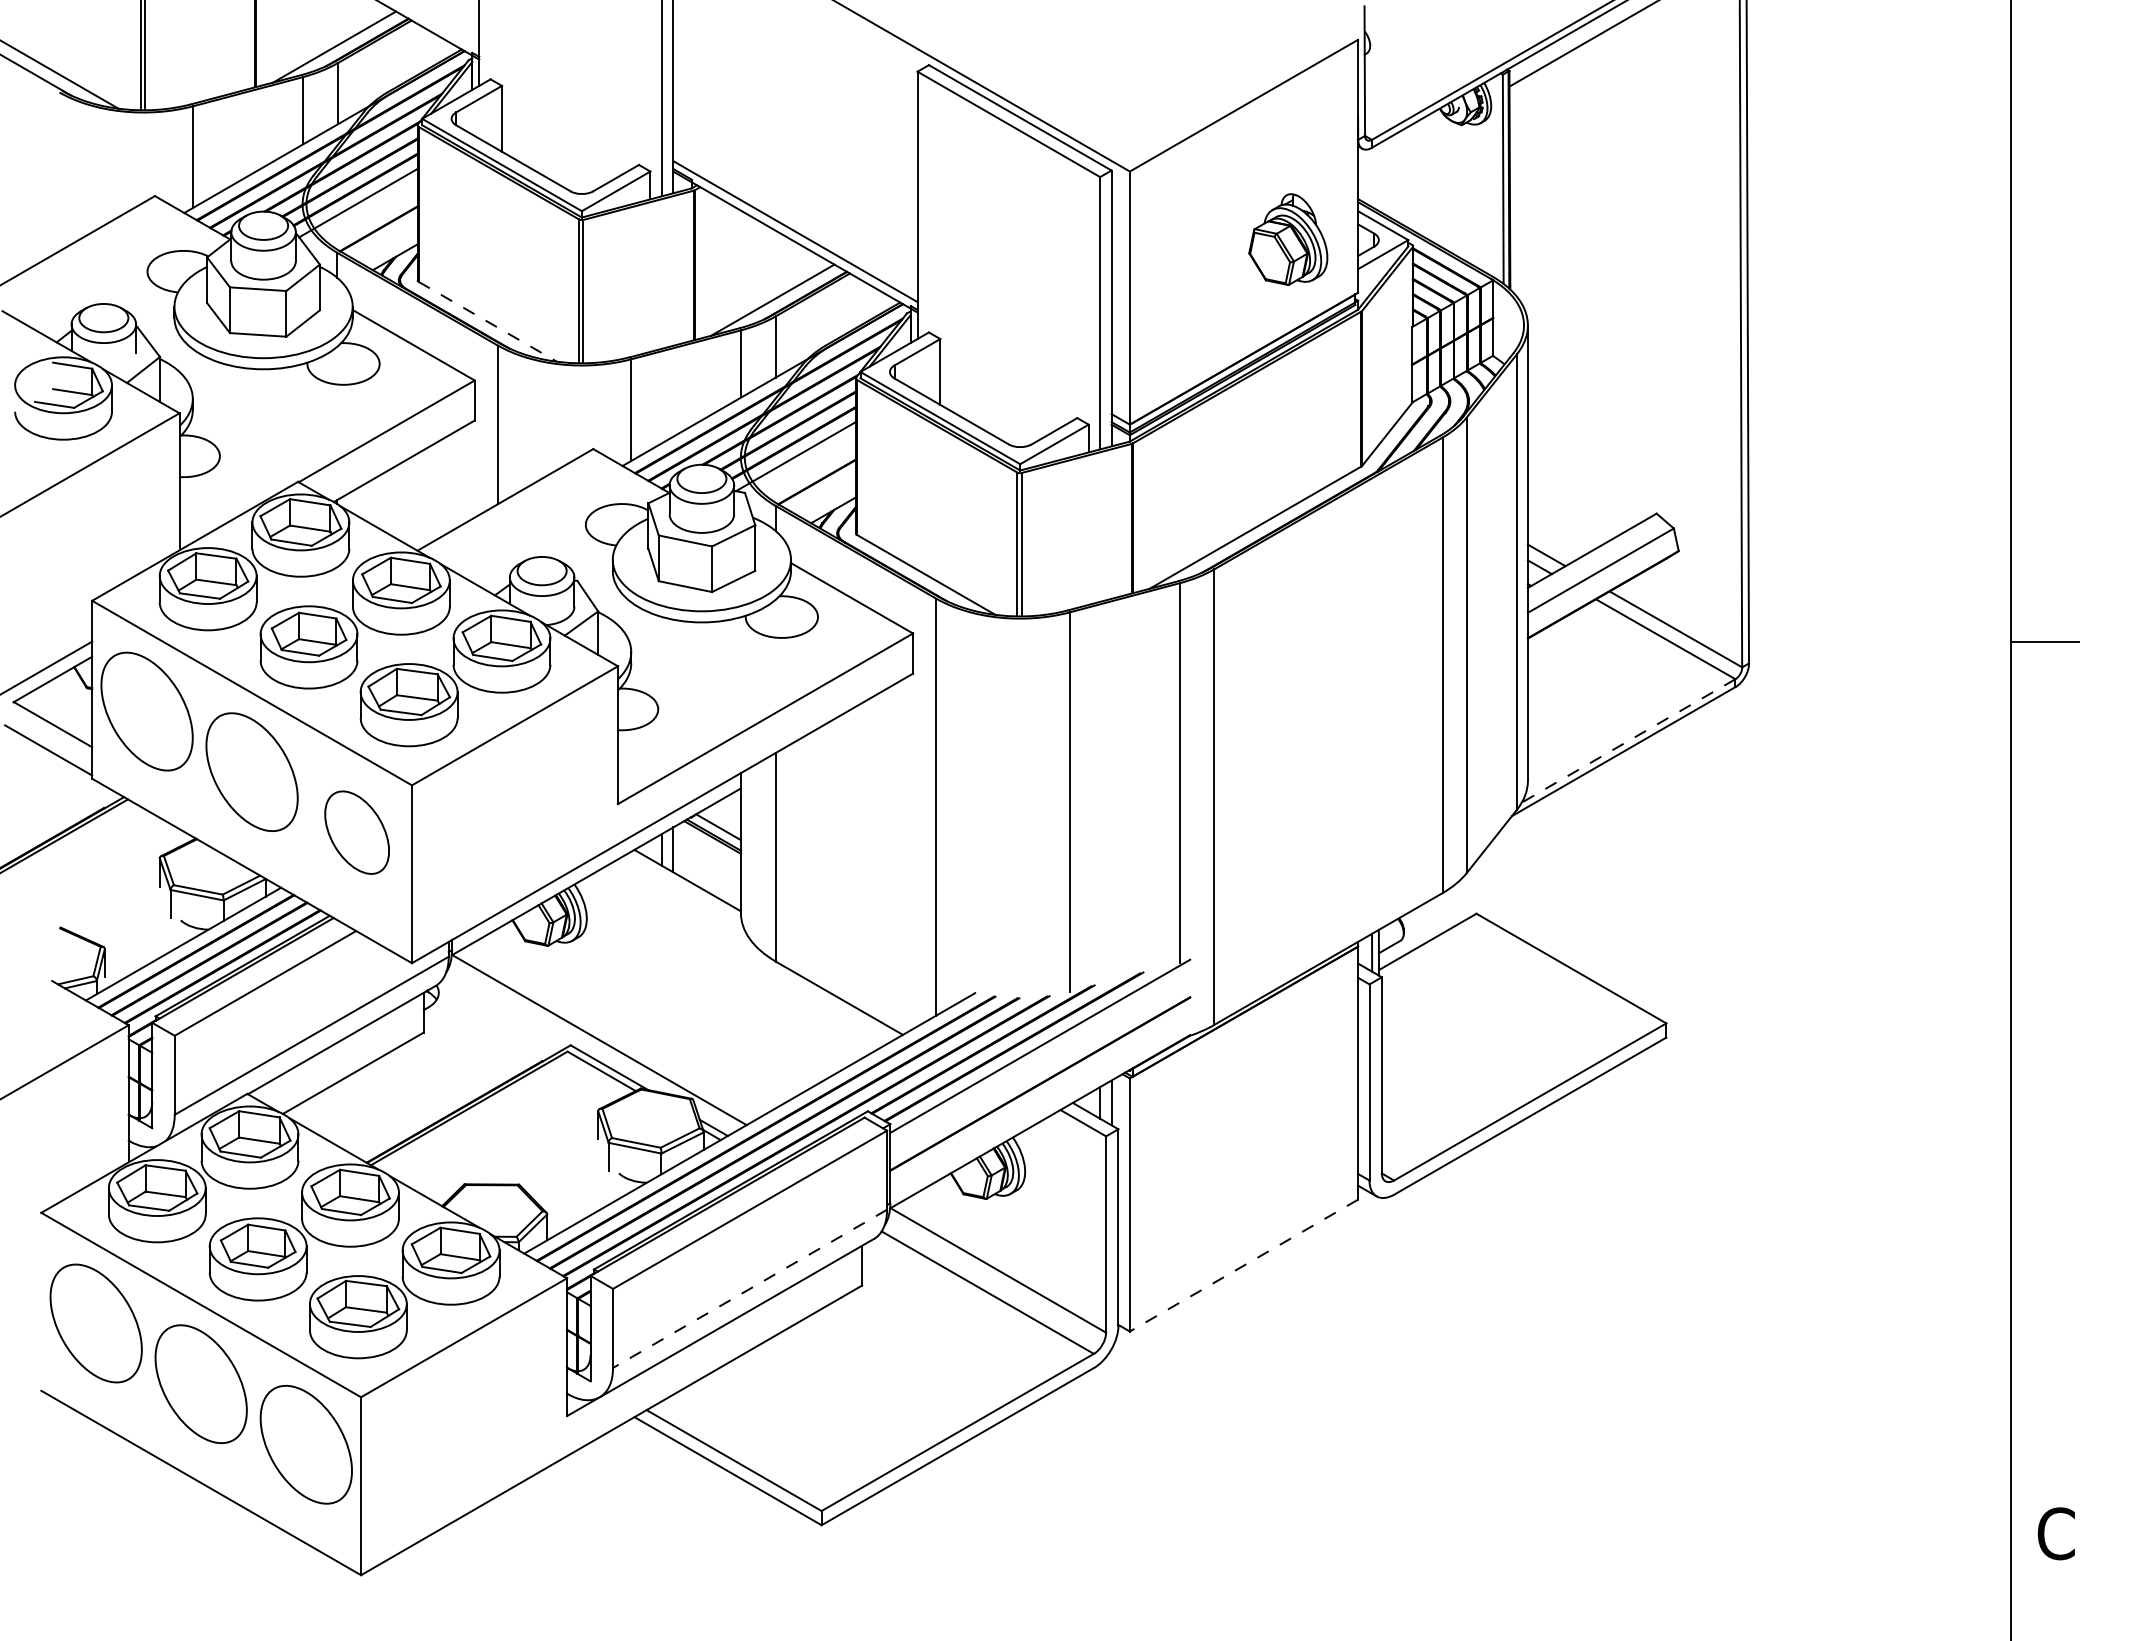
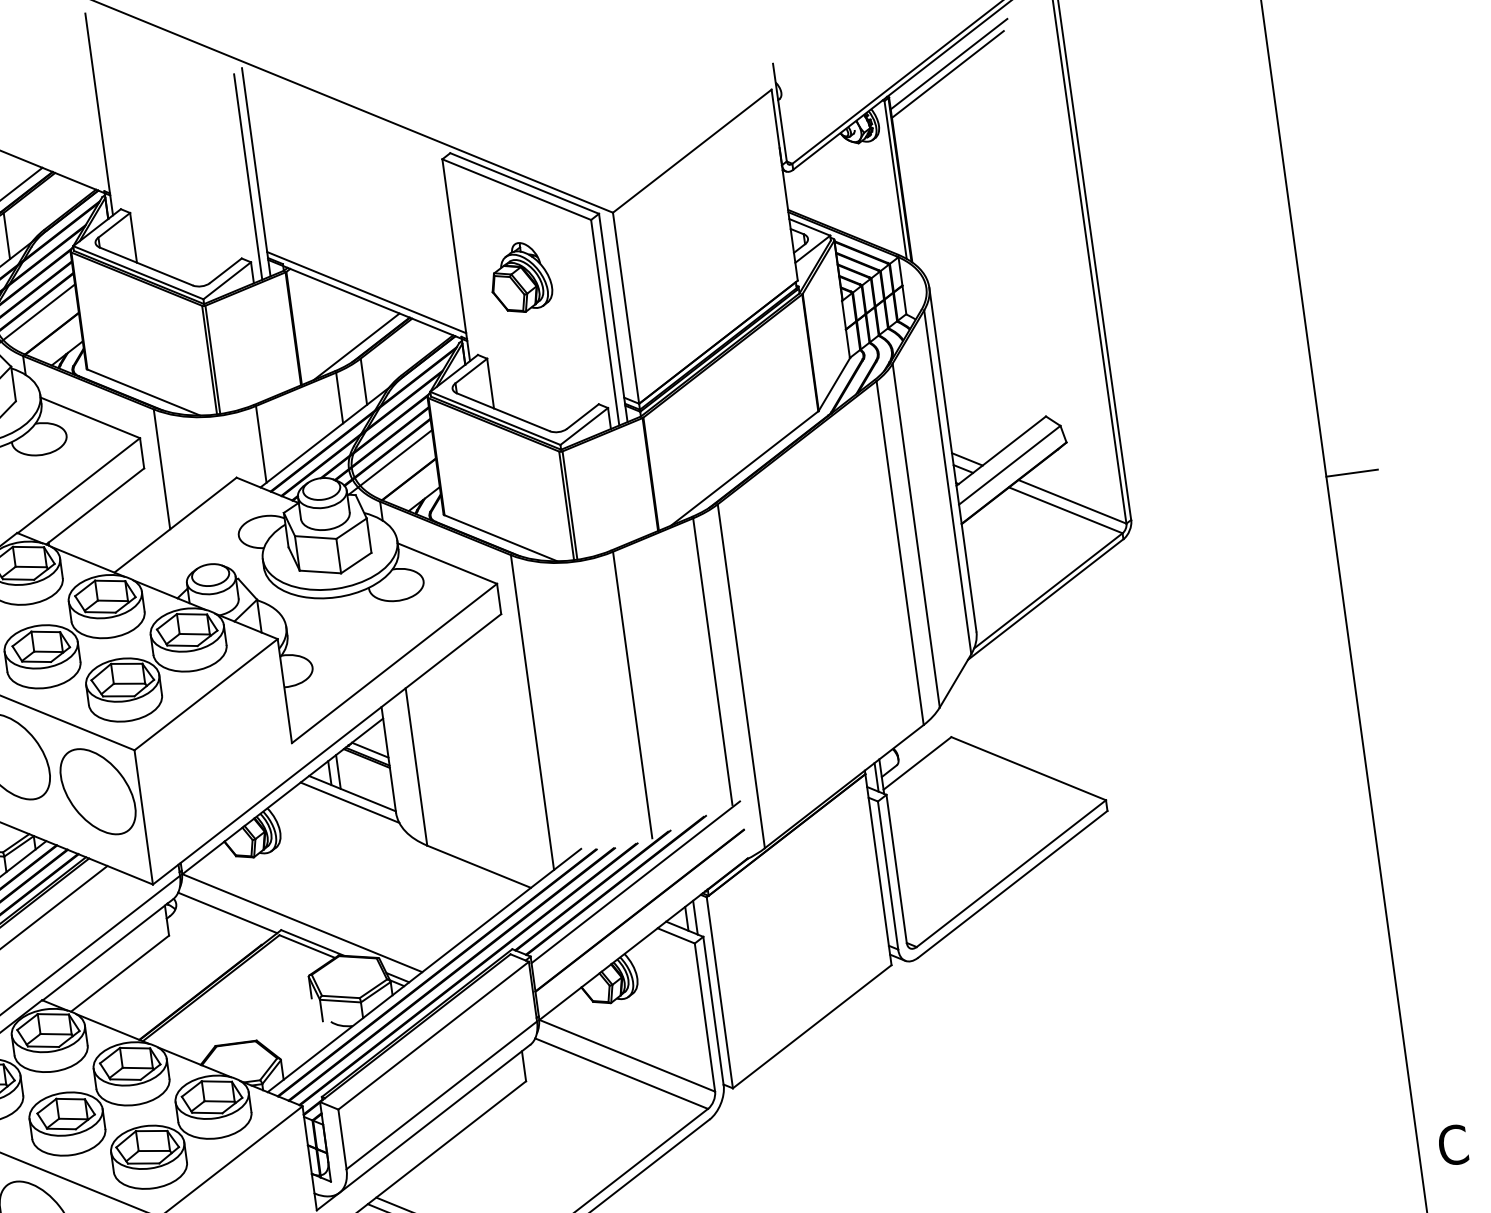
line: (1589, 50) -> (947, 73), added
part: (1288, 239) -> (520, 277), moved
line: (487, 321) -> (143, 392), dashed -> solid
line: (1628, 741) -> (1048, 591), dashed -> solid
part: (356, 832) -> (97, 791), size x1.43
line: (682, 891) -> (349, 802), added
line: (504, 1013) -> (227, 912), added
line: (1243, 1265) -> (811, 1026), dashed -> solid
line: (749, 1289) -> (441, 1095), dashed -> solid

